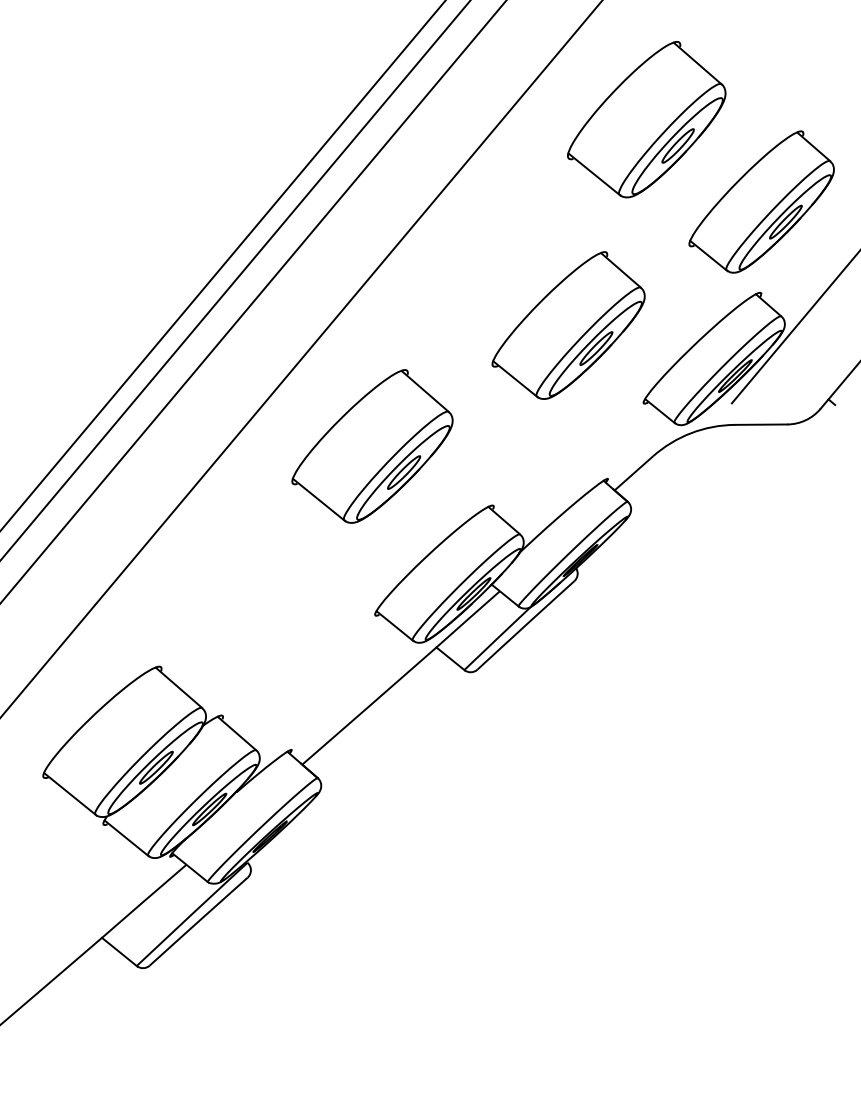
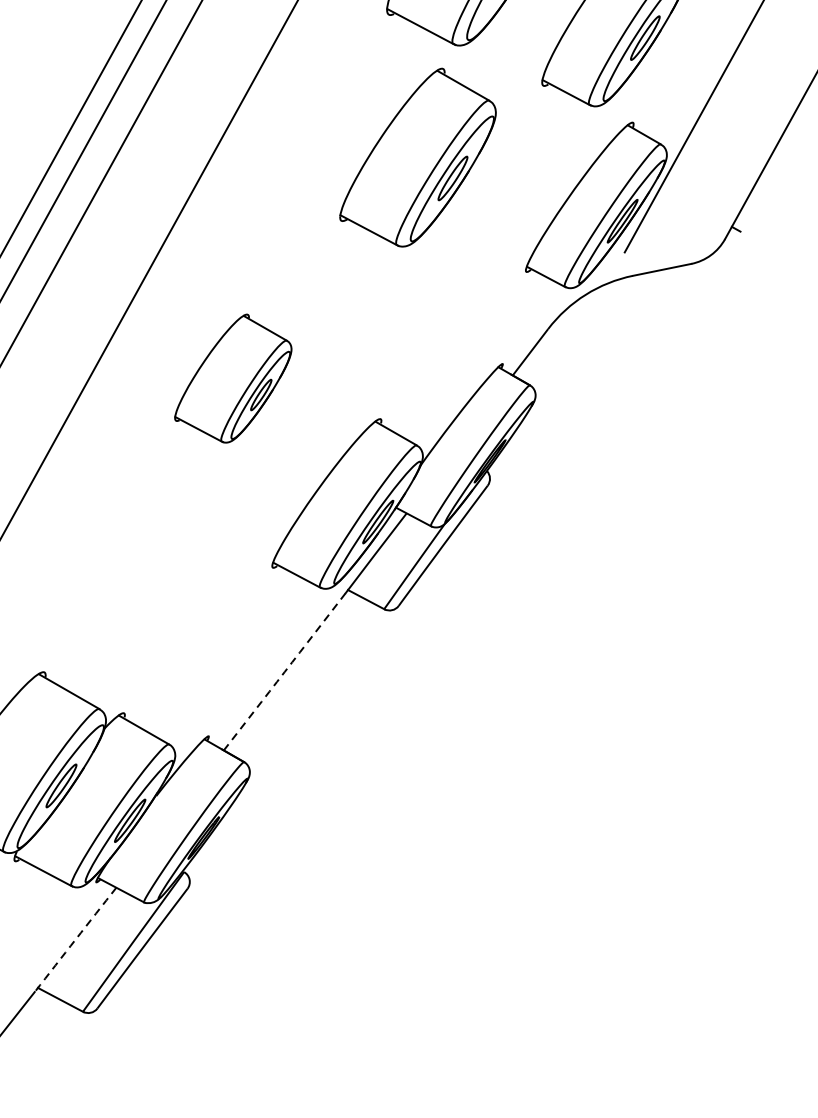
part: (568, 325) -> (416, 158), moved
part: (372, 446) -> (232, 379), size x0.7
arc: (367, 707) -> (284, 672), solid -> dashed
arc: (142, 902) -> (75, 939), solid -> dashed

